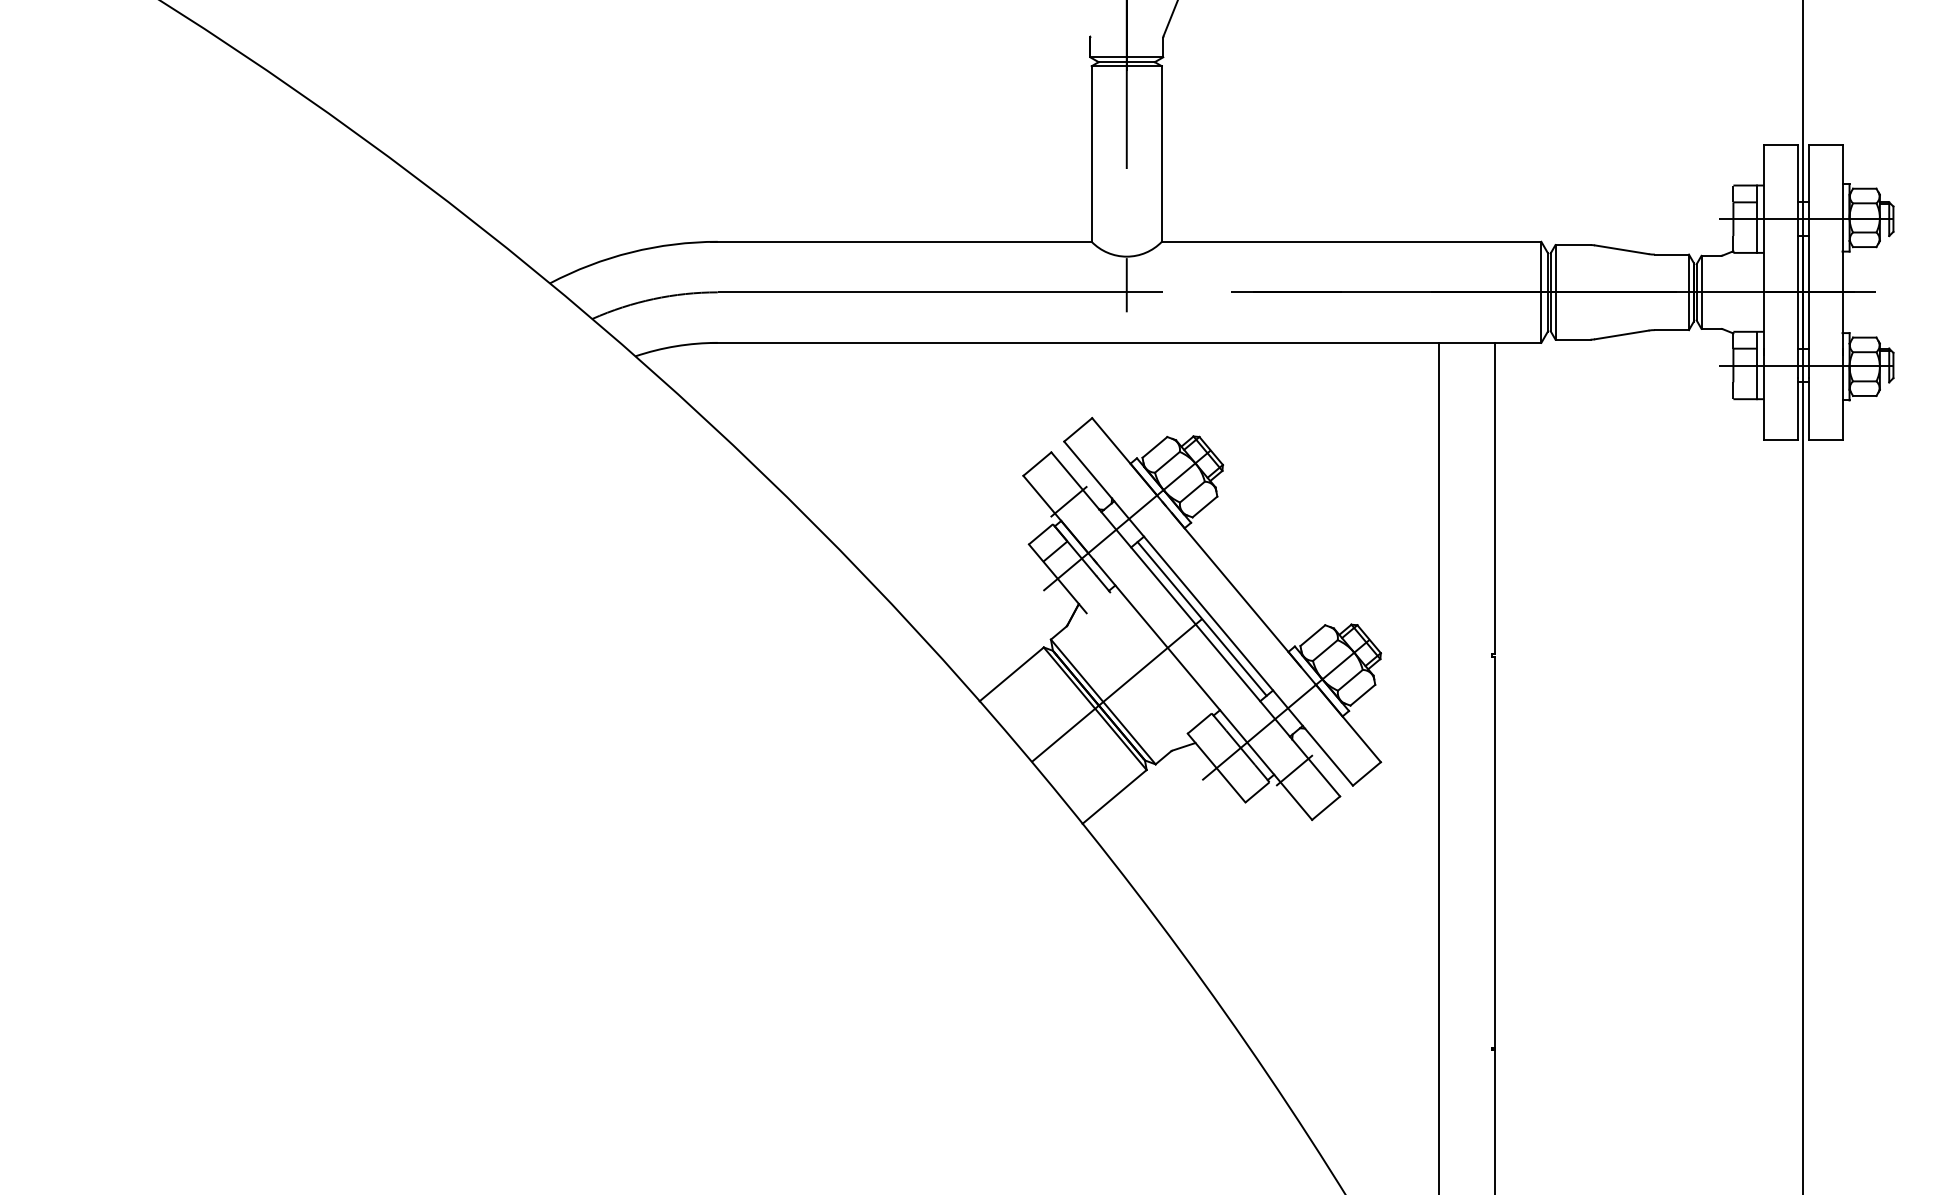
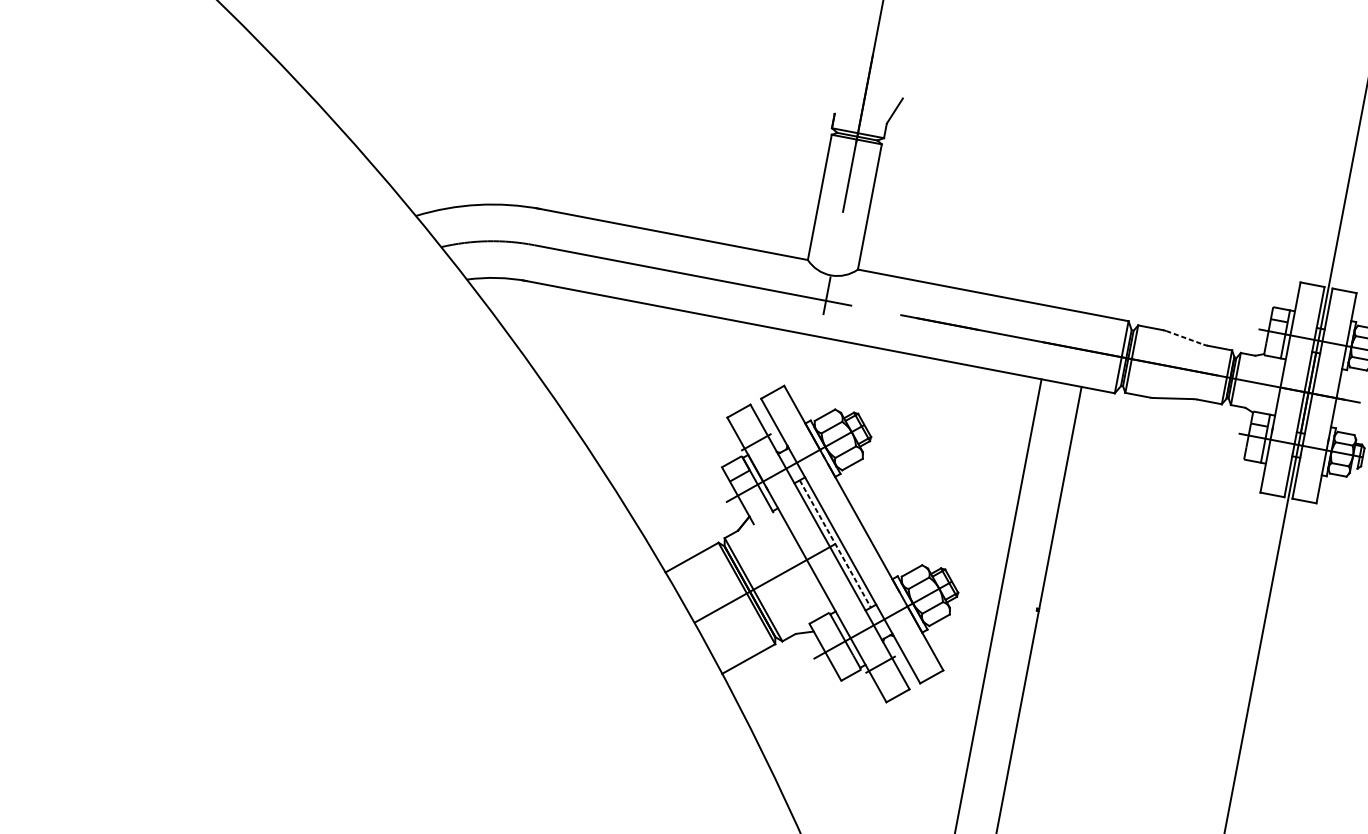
line: (1622, 249) -> (1185, 337), solid -> dashed
line: (1202, 619) -> (835, 544), solid -> dashed

